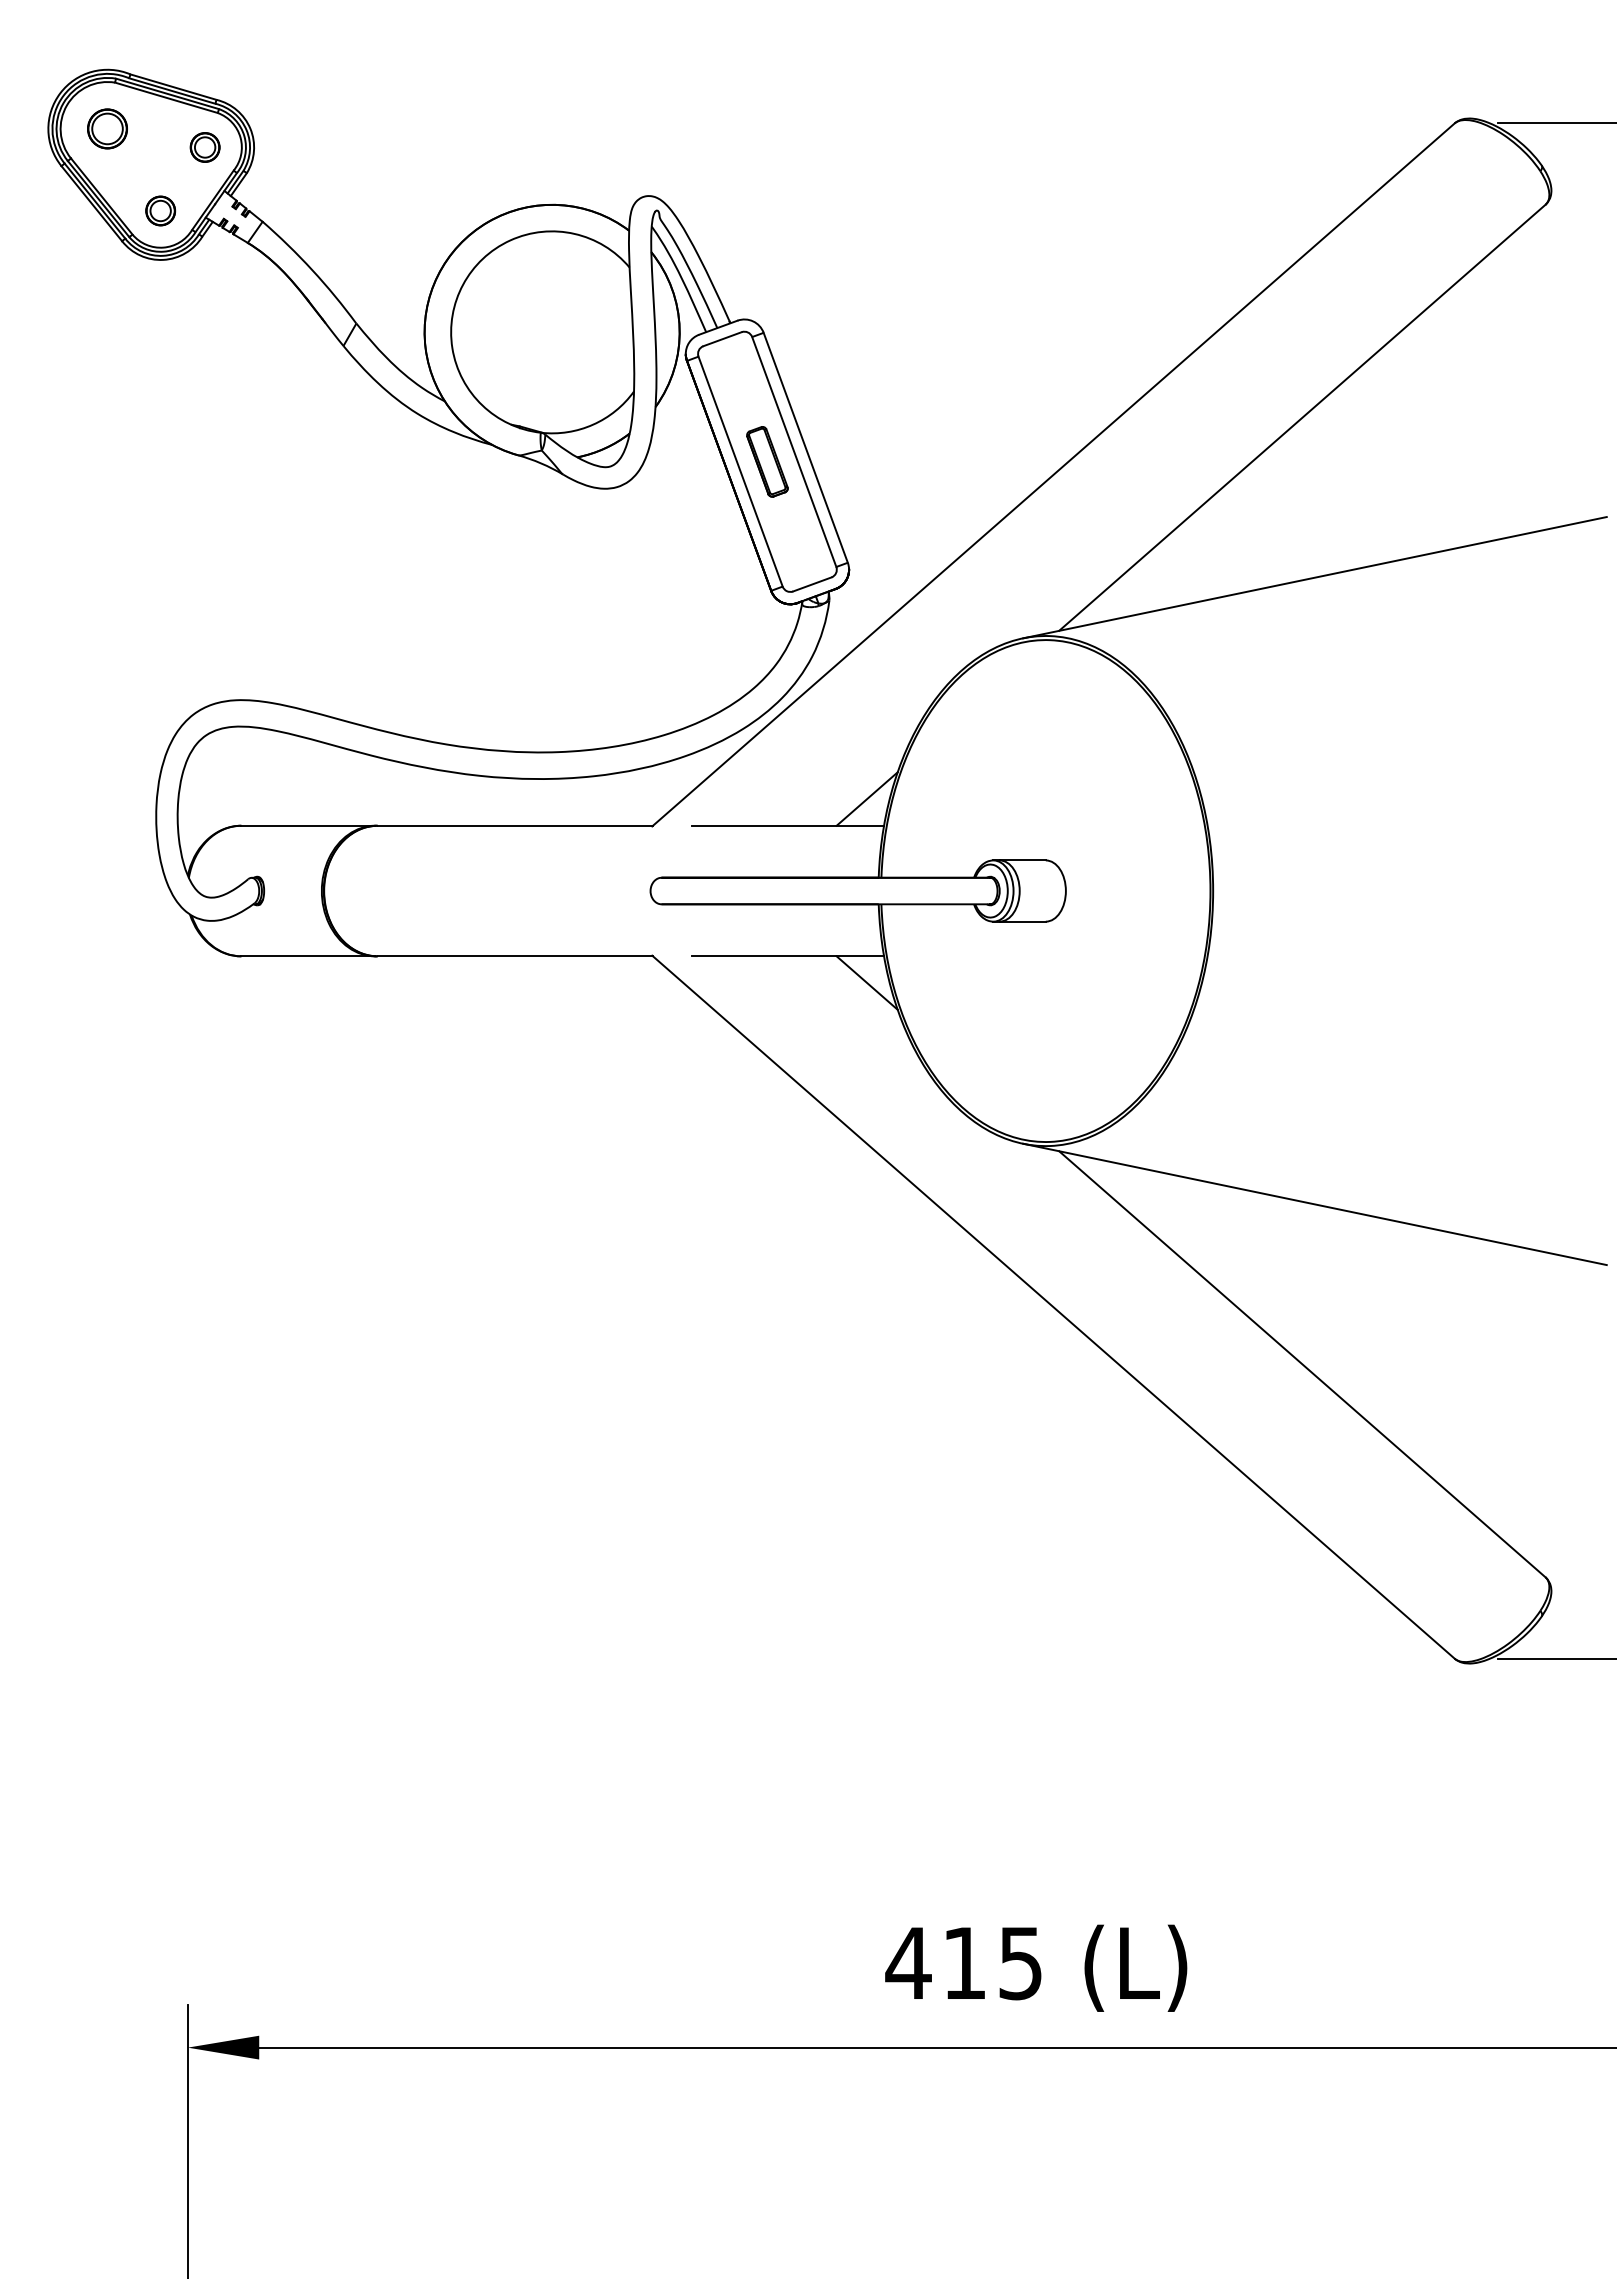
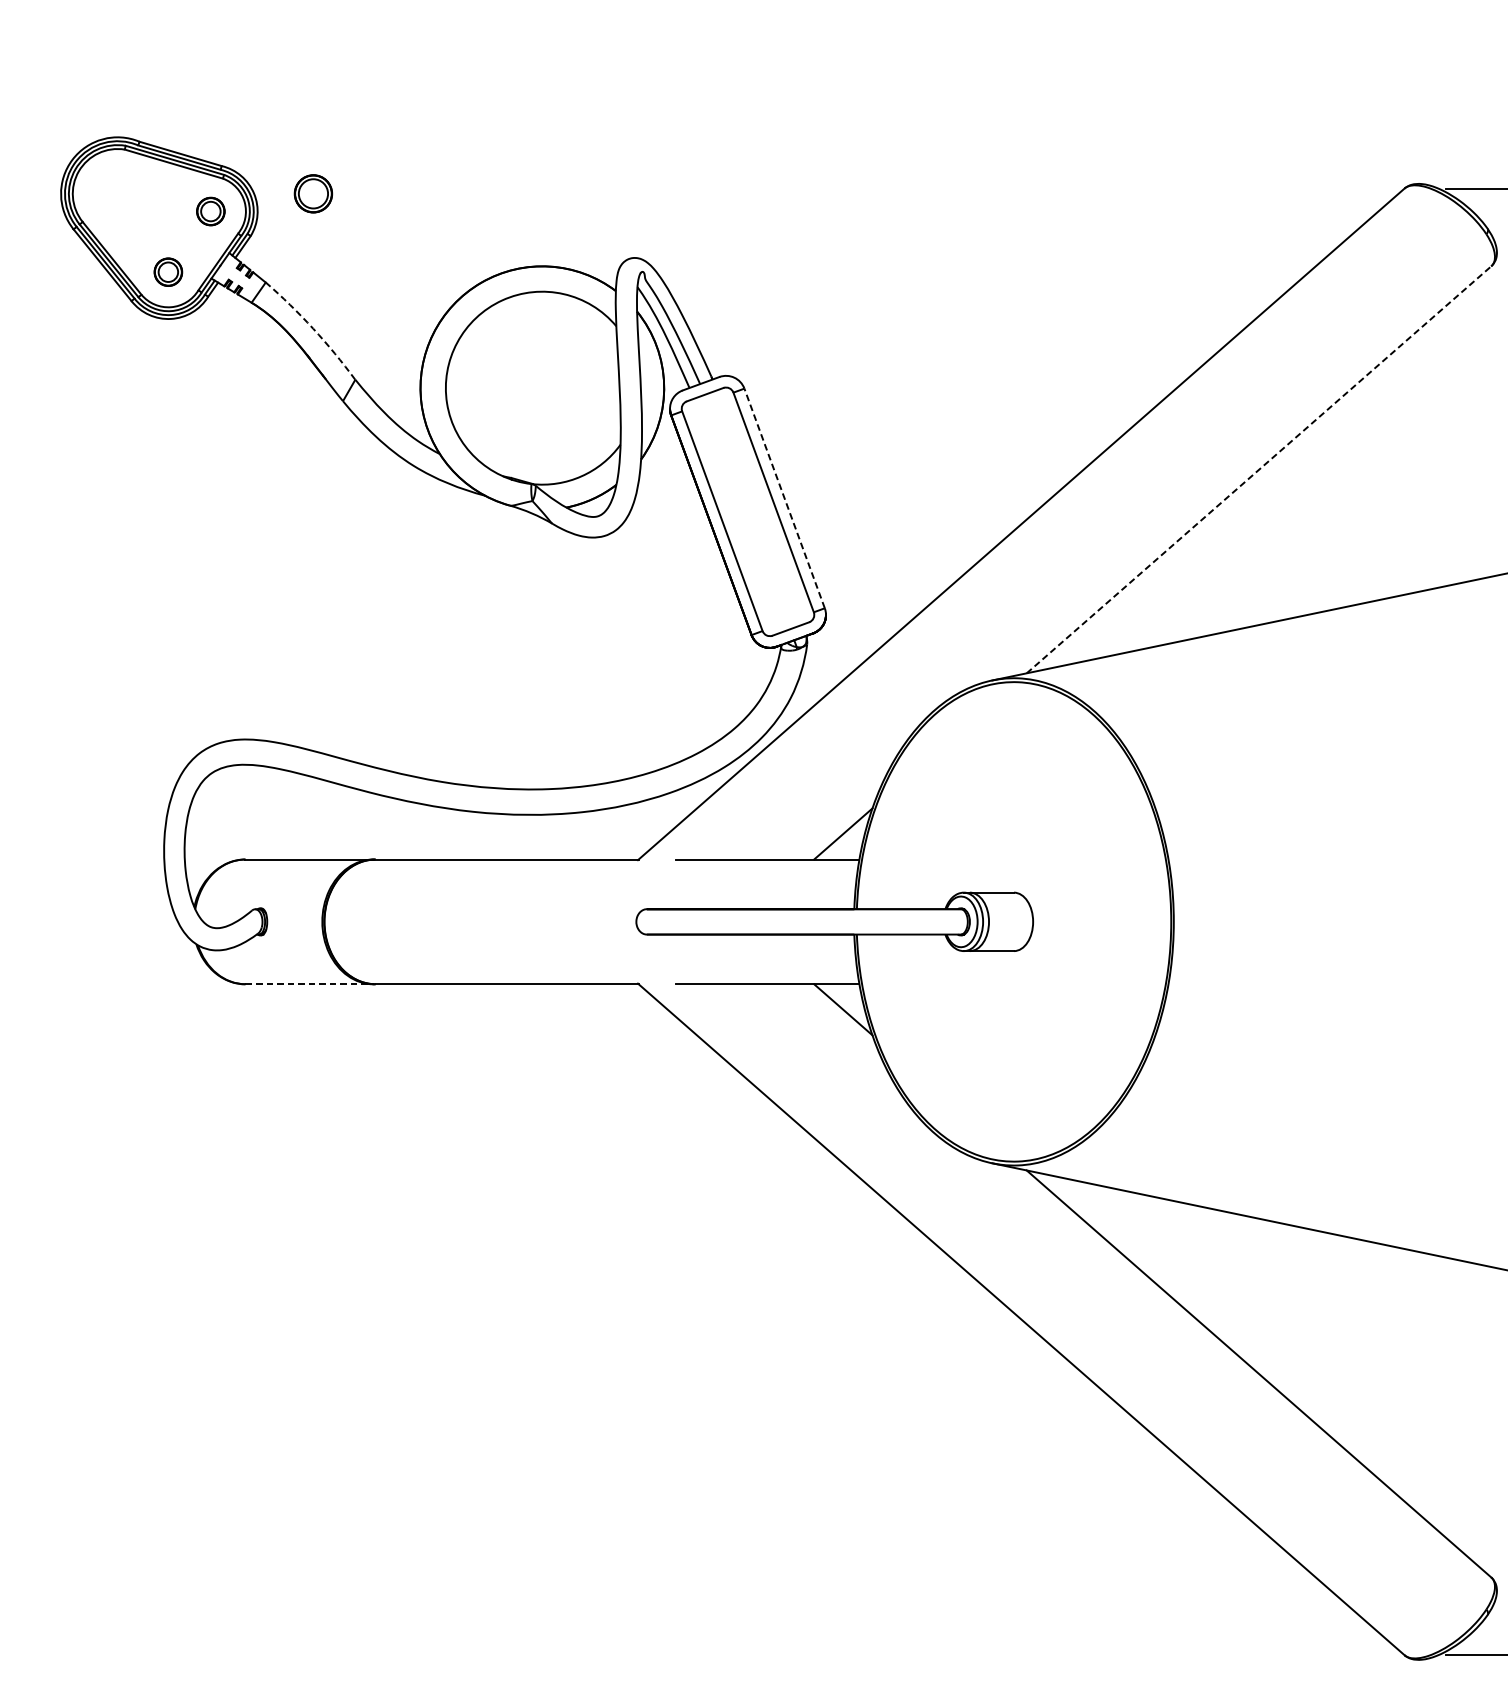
part: (107, 128) -> (313, 193), moved
arc: (312, 270) -> (313, 329), solid -> dashed
line: (1302, 417) -> (1259, 469), solid -> dashed
line: (805, 447) -> (784, 498), solid -> dashed
part: (767, 461) -> (748, 511), removed
line: (308, 956) -> (309, 984), solid -> dashed

